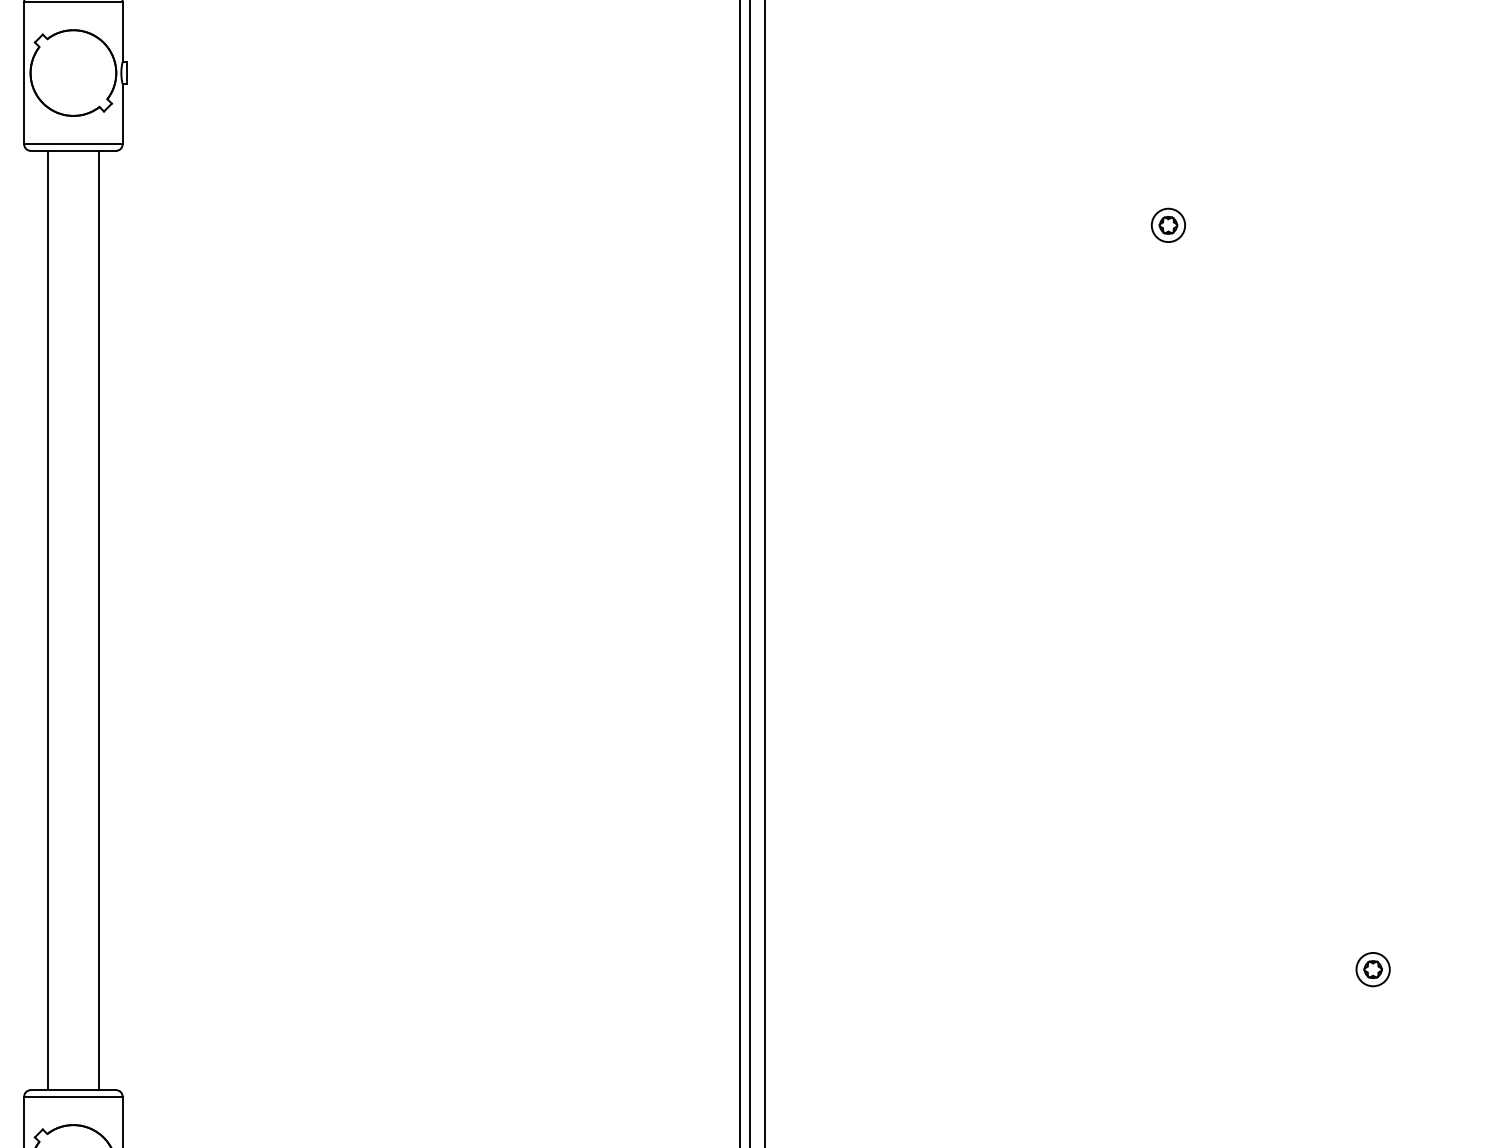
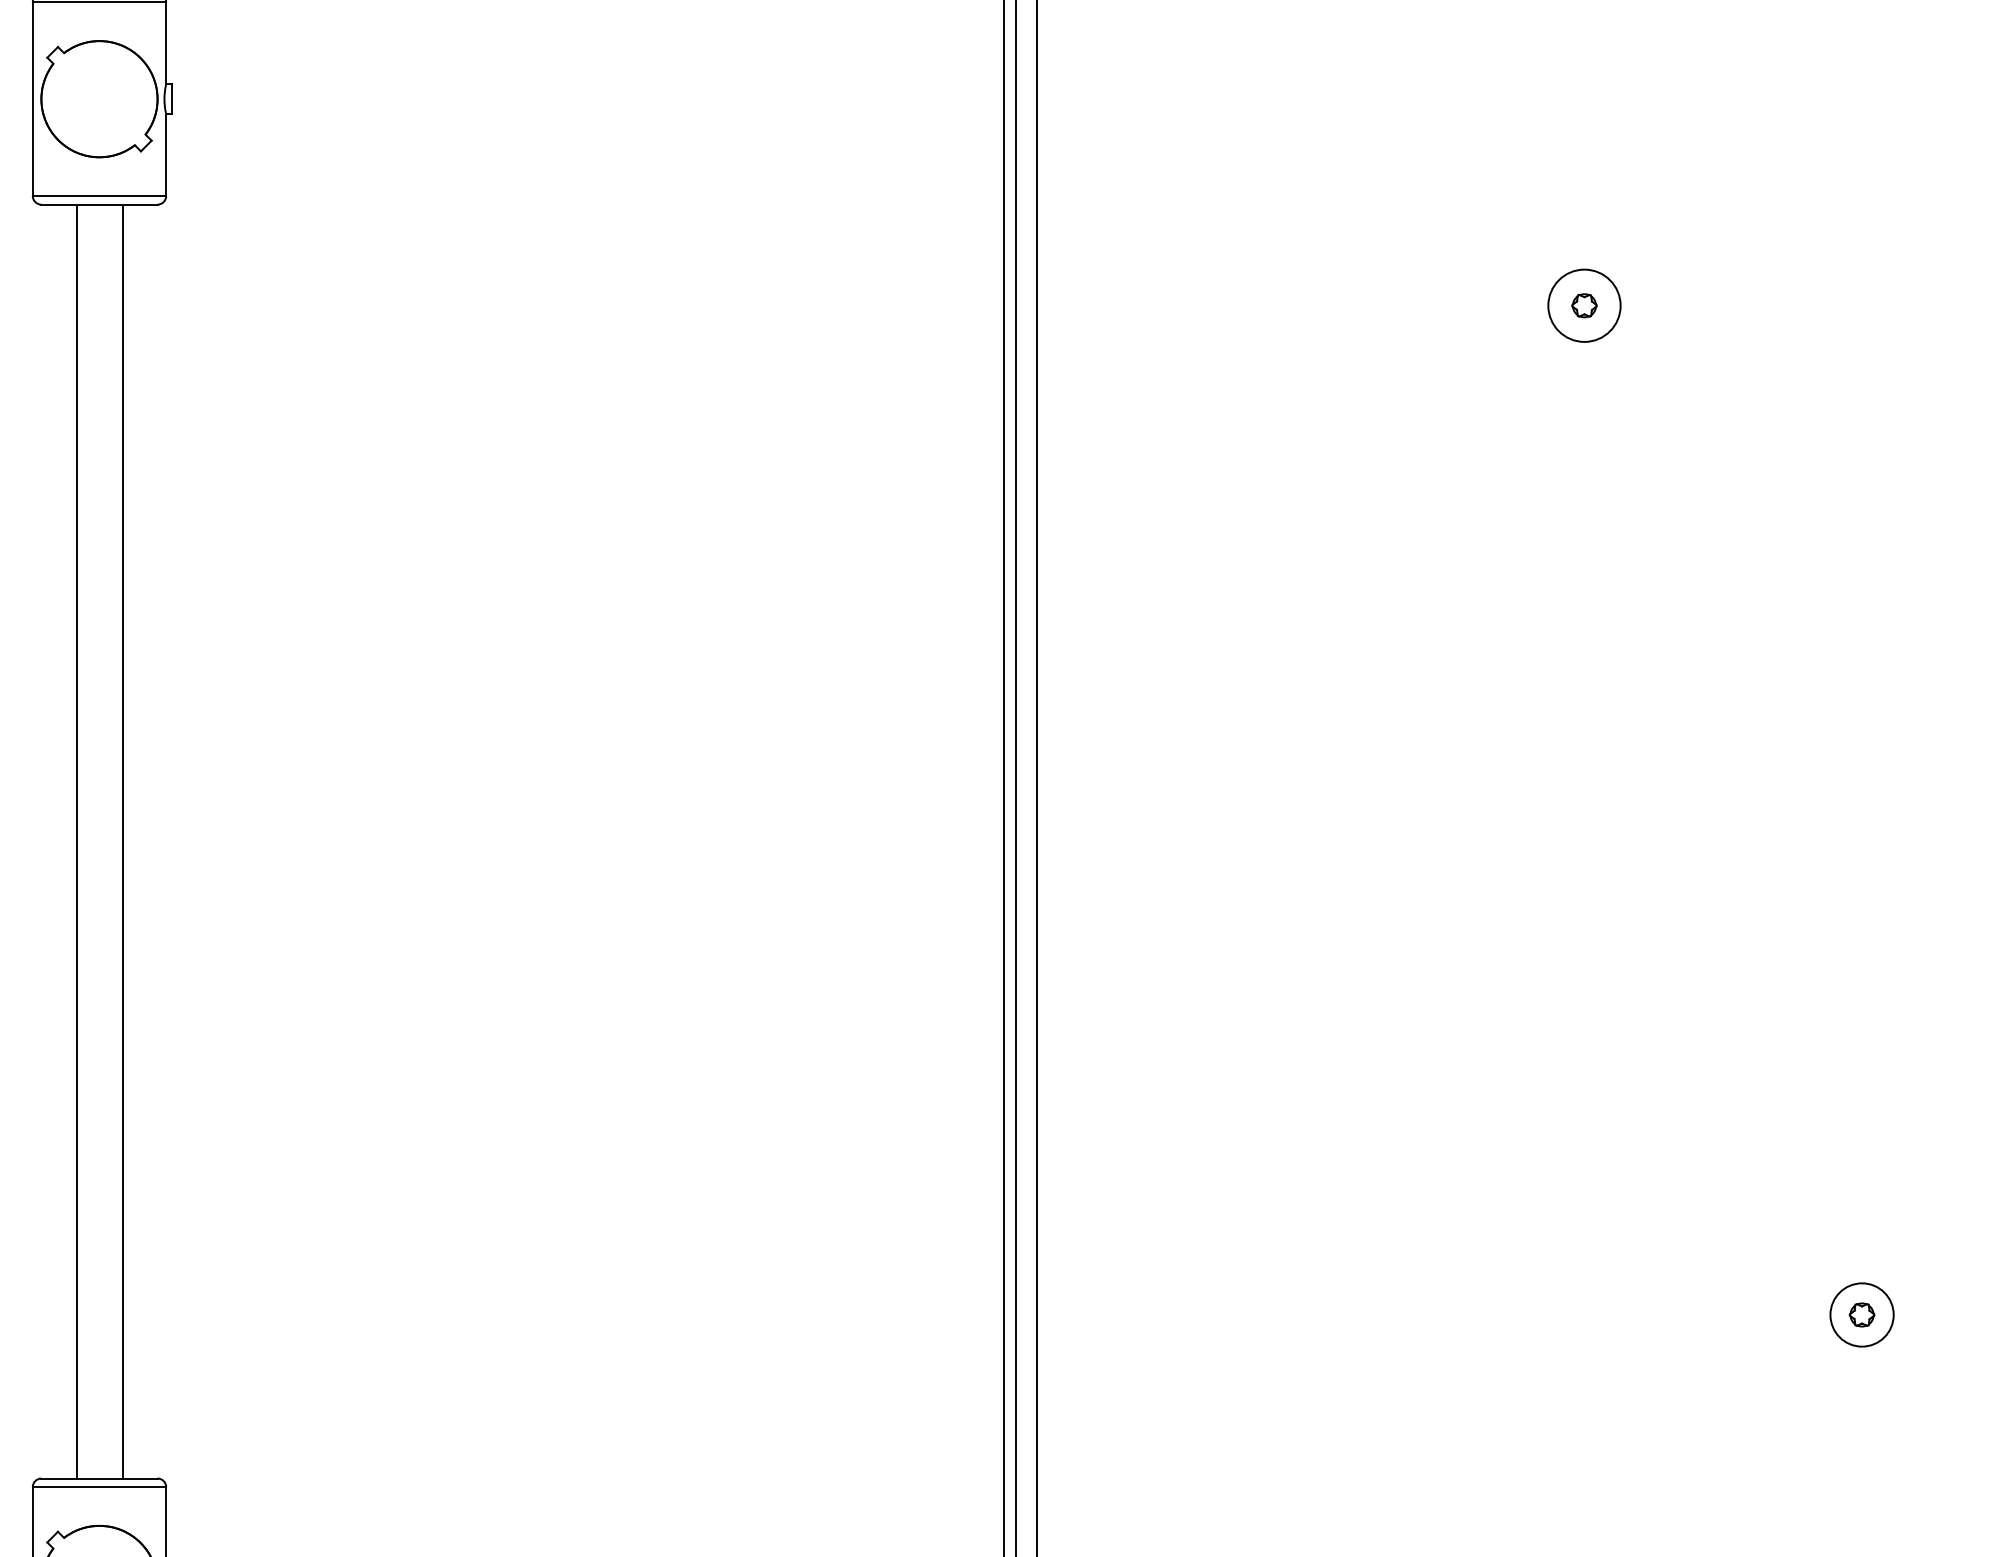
circle: (1168, 225) -> (1584, 305), size x1.6
line: (48, 620) -> (123, 841), moved
line: (98, 620) -> (76, 841), moved
circle: (1372, 969) -> (1861, 1314), size x1.4

